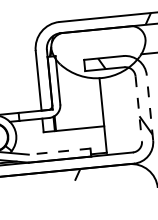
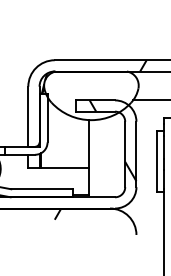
line: (150, 107) -> (136, 154), dashed -> solid
line: (139, 108) -> (125, 154), dashed -> solid
line: (59, 151) -> (42, 189), dashed -> solid

